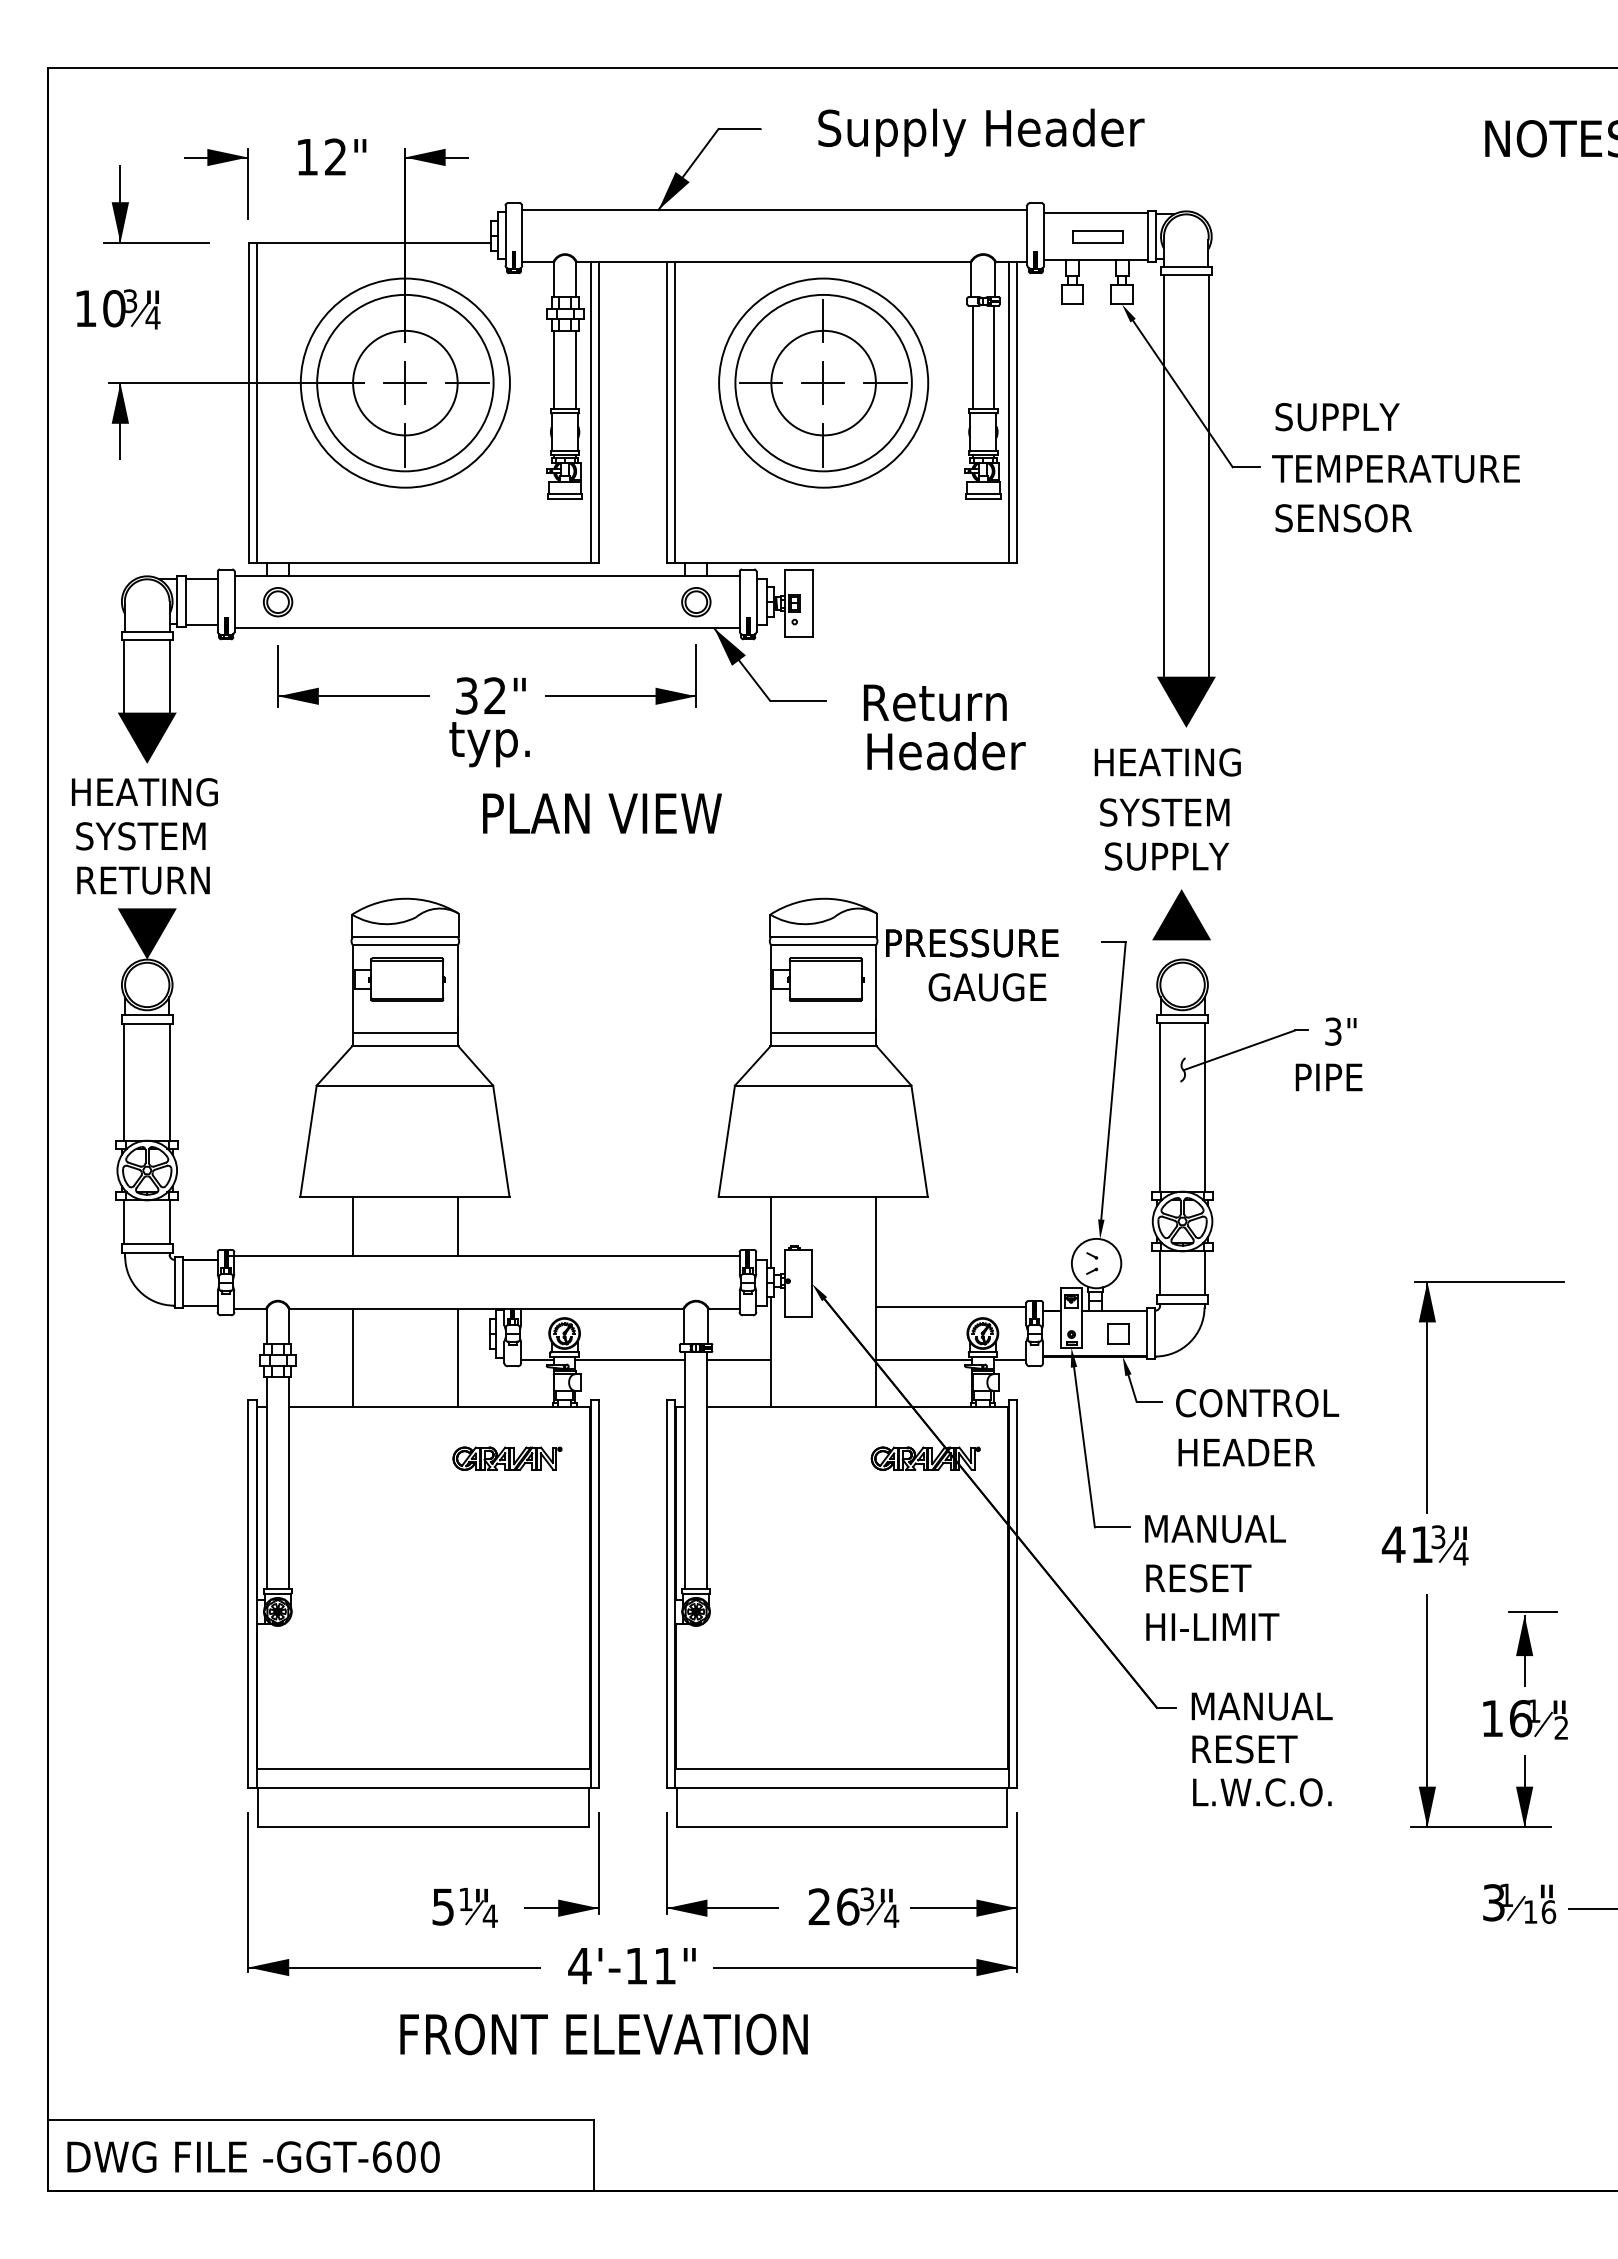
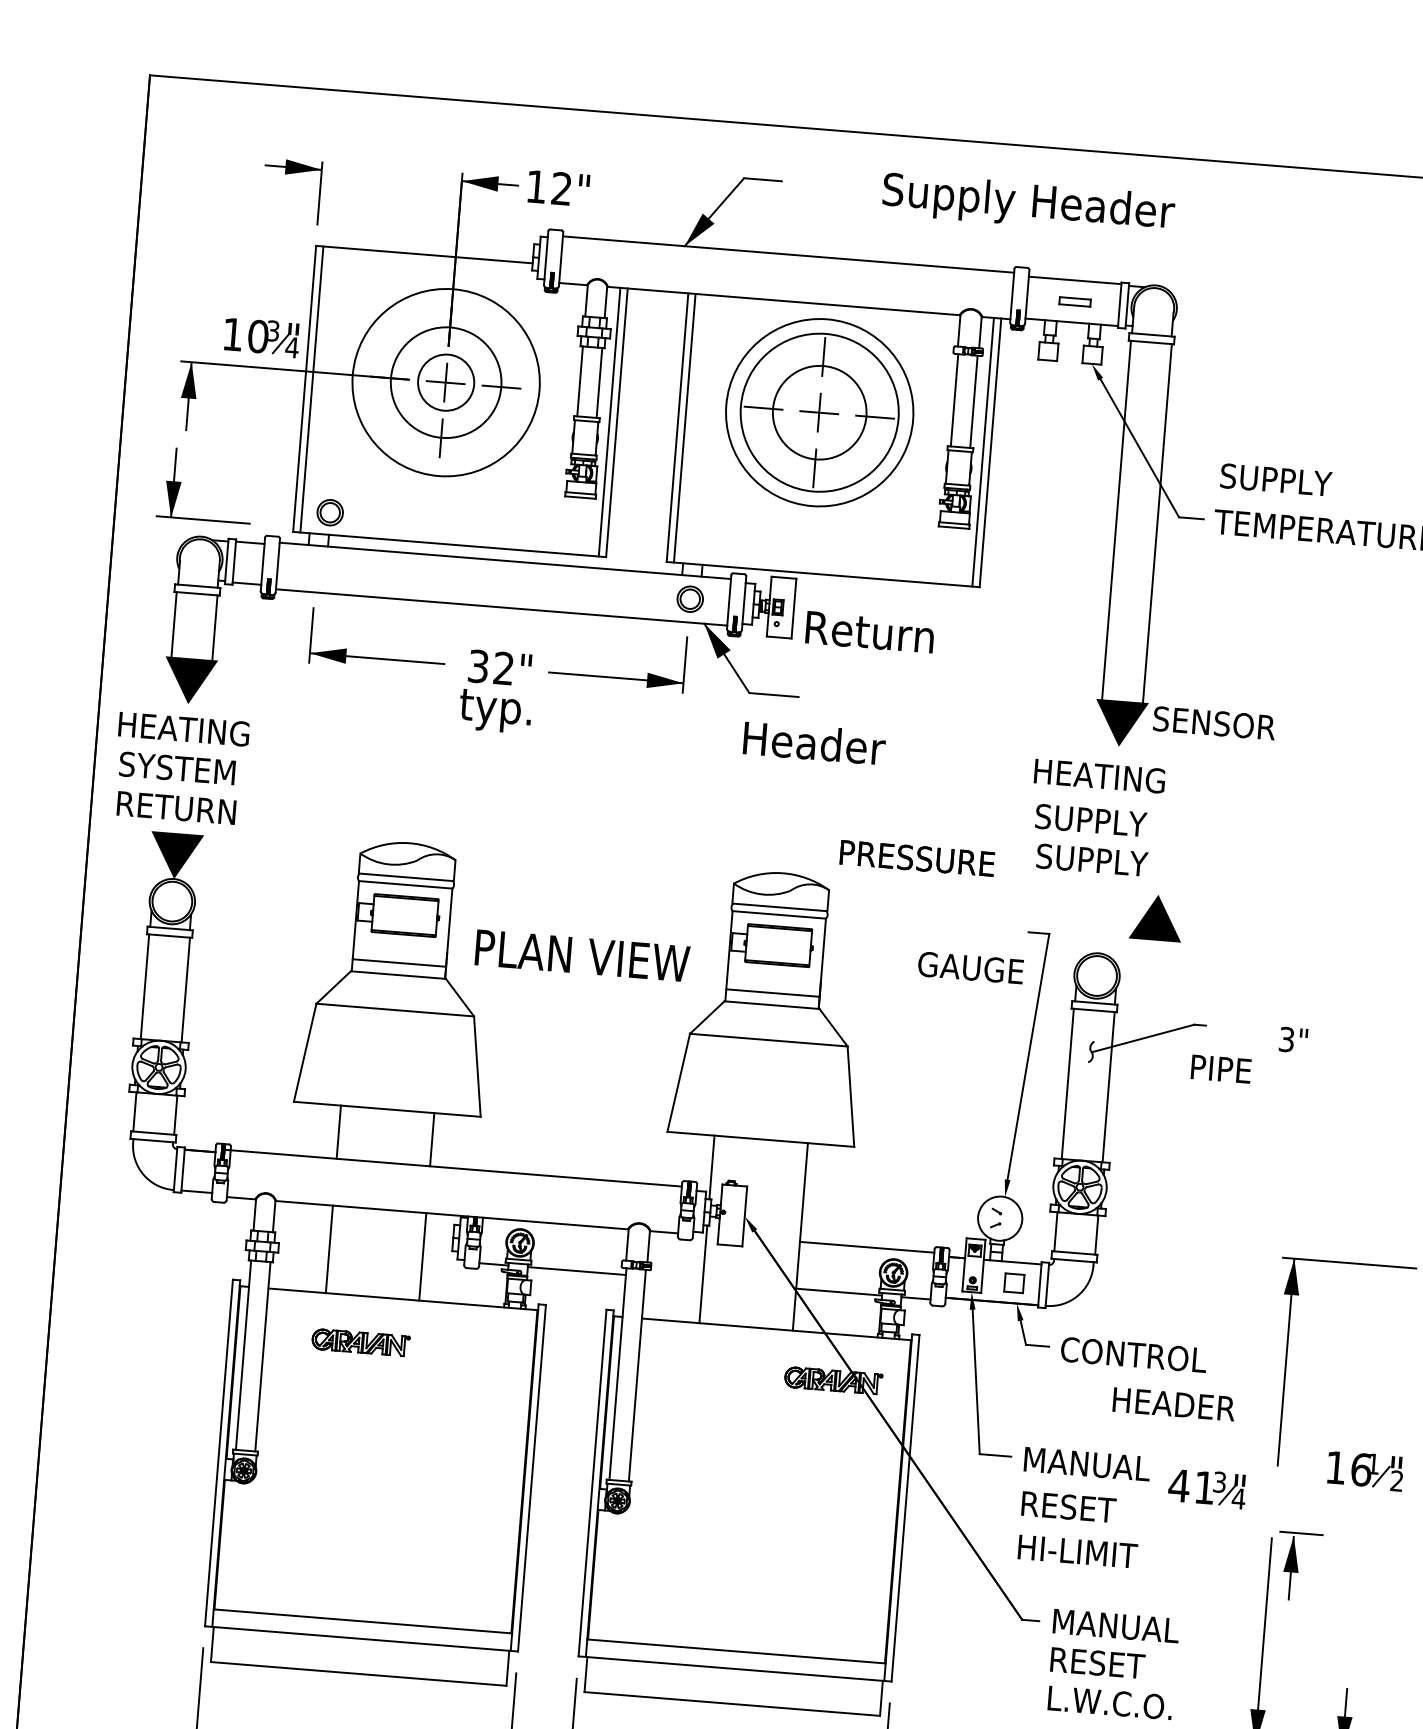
text: (981, 132) -> (1028, 204), moved
text: (332, 156) -> (559, 188), moved
part: (128, 204) -> (181, 483), moved
part: (1097, 236) -> (1074, 301), size x0.7
part: (118, 309) -> (262, 337), moved
circle: (405, 382) -> (446, 382), size x0.6
circle: (405, 382) -> (446, 382), size x0.7
text: (1343, 518) -> (1214, 723), moved
part: (278, 602) -> (330, 513), moved
text: (935, 702) -> (870, 631), moved
text: (946, 751) -> (814, 743), moved
text: (1174, 812) -> (1102, 821), SYSTEM -> SUPPLY
text: (602, 813) -> (582, 955), moved
part: (1181, 914) -> (1156, 917), moved
text: (972, 943) -> (917, 858), moved
text: (987, 987) -> (970, 968), moved
text: (1340, 1031) -> (1293, 1039), moved
line: (738, 1359) -> (673, 1278), removed
text: (1246, 1452) -> (1173, 1404), moved
part: (507, 1458) -> (360, 1342), moved
part: (1424, 1545) -> (1206, 1488), moved
part: (1532, 1648) -> (1298, 1566), moved
part: (1525, 1719) -> (1365, 1470), moved

